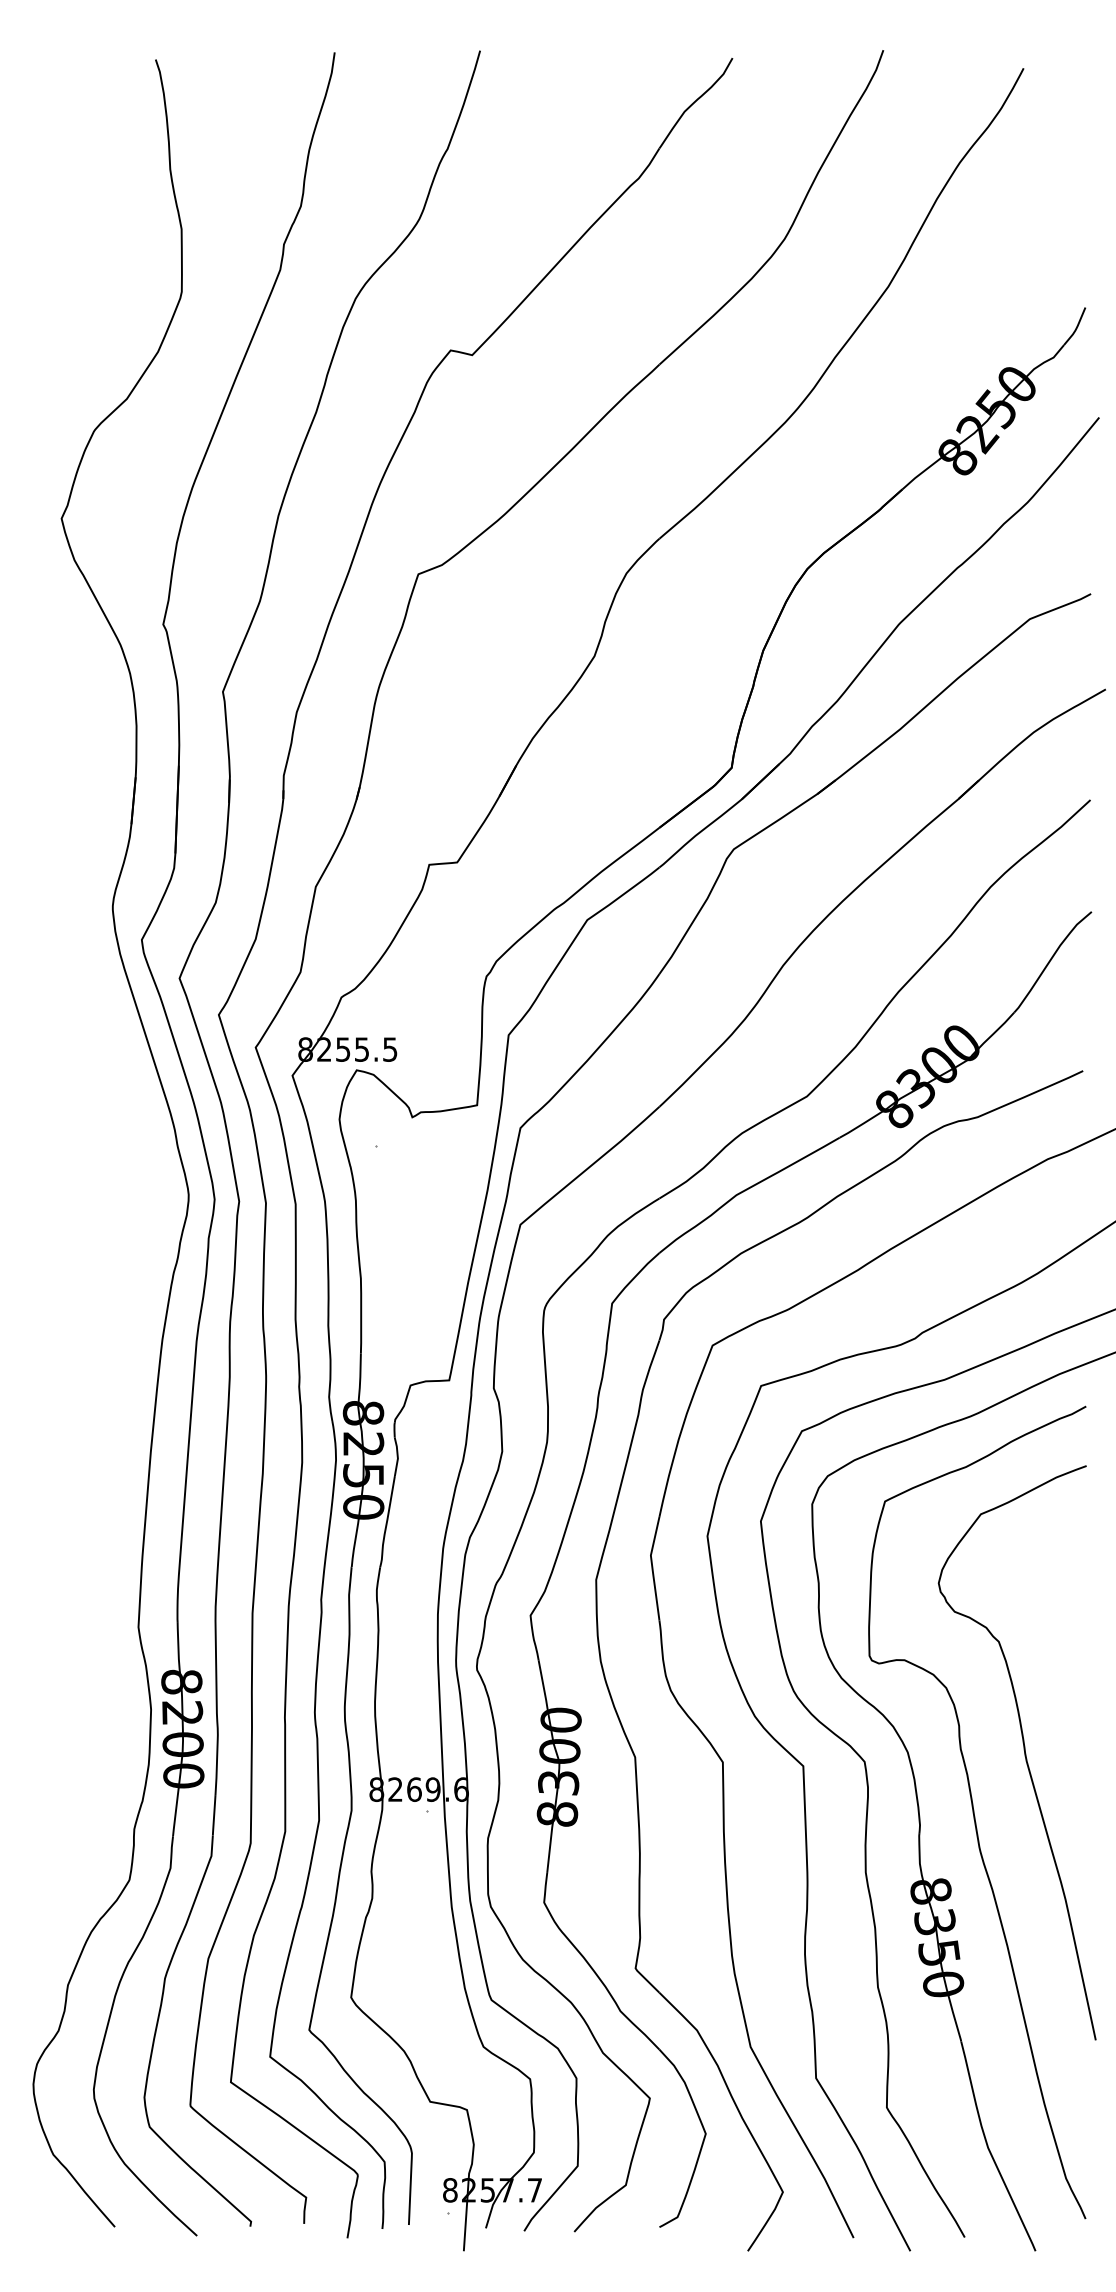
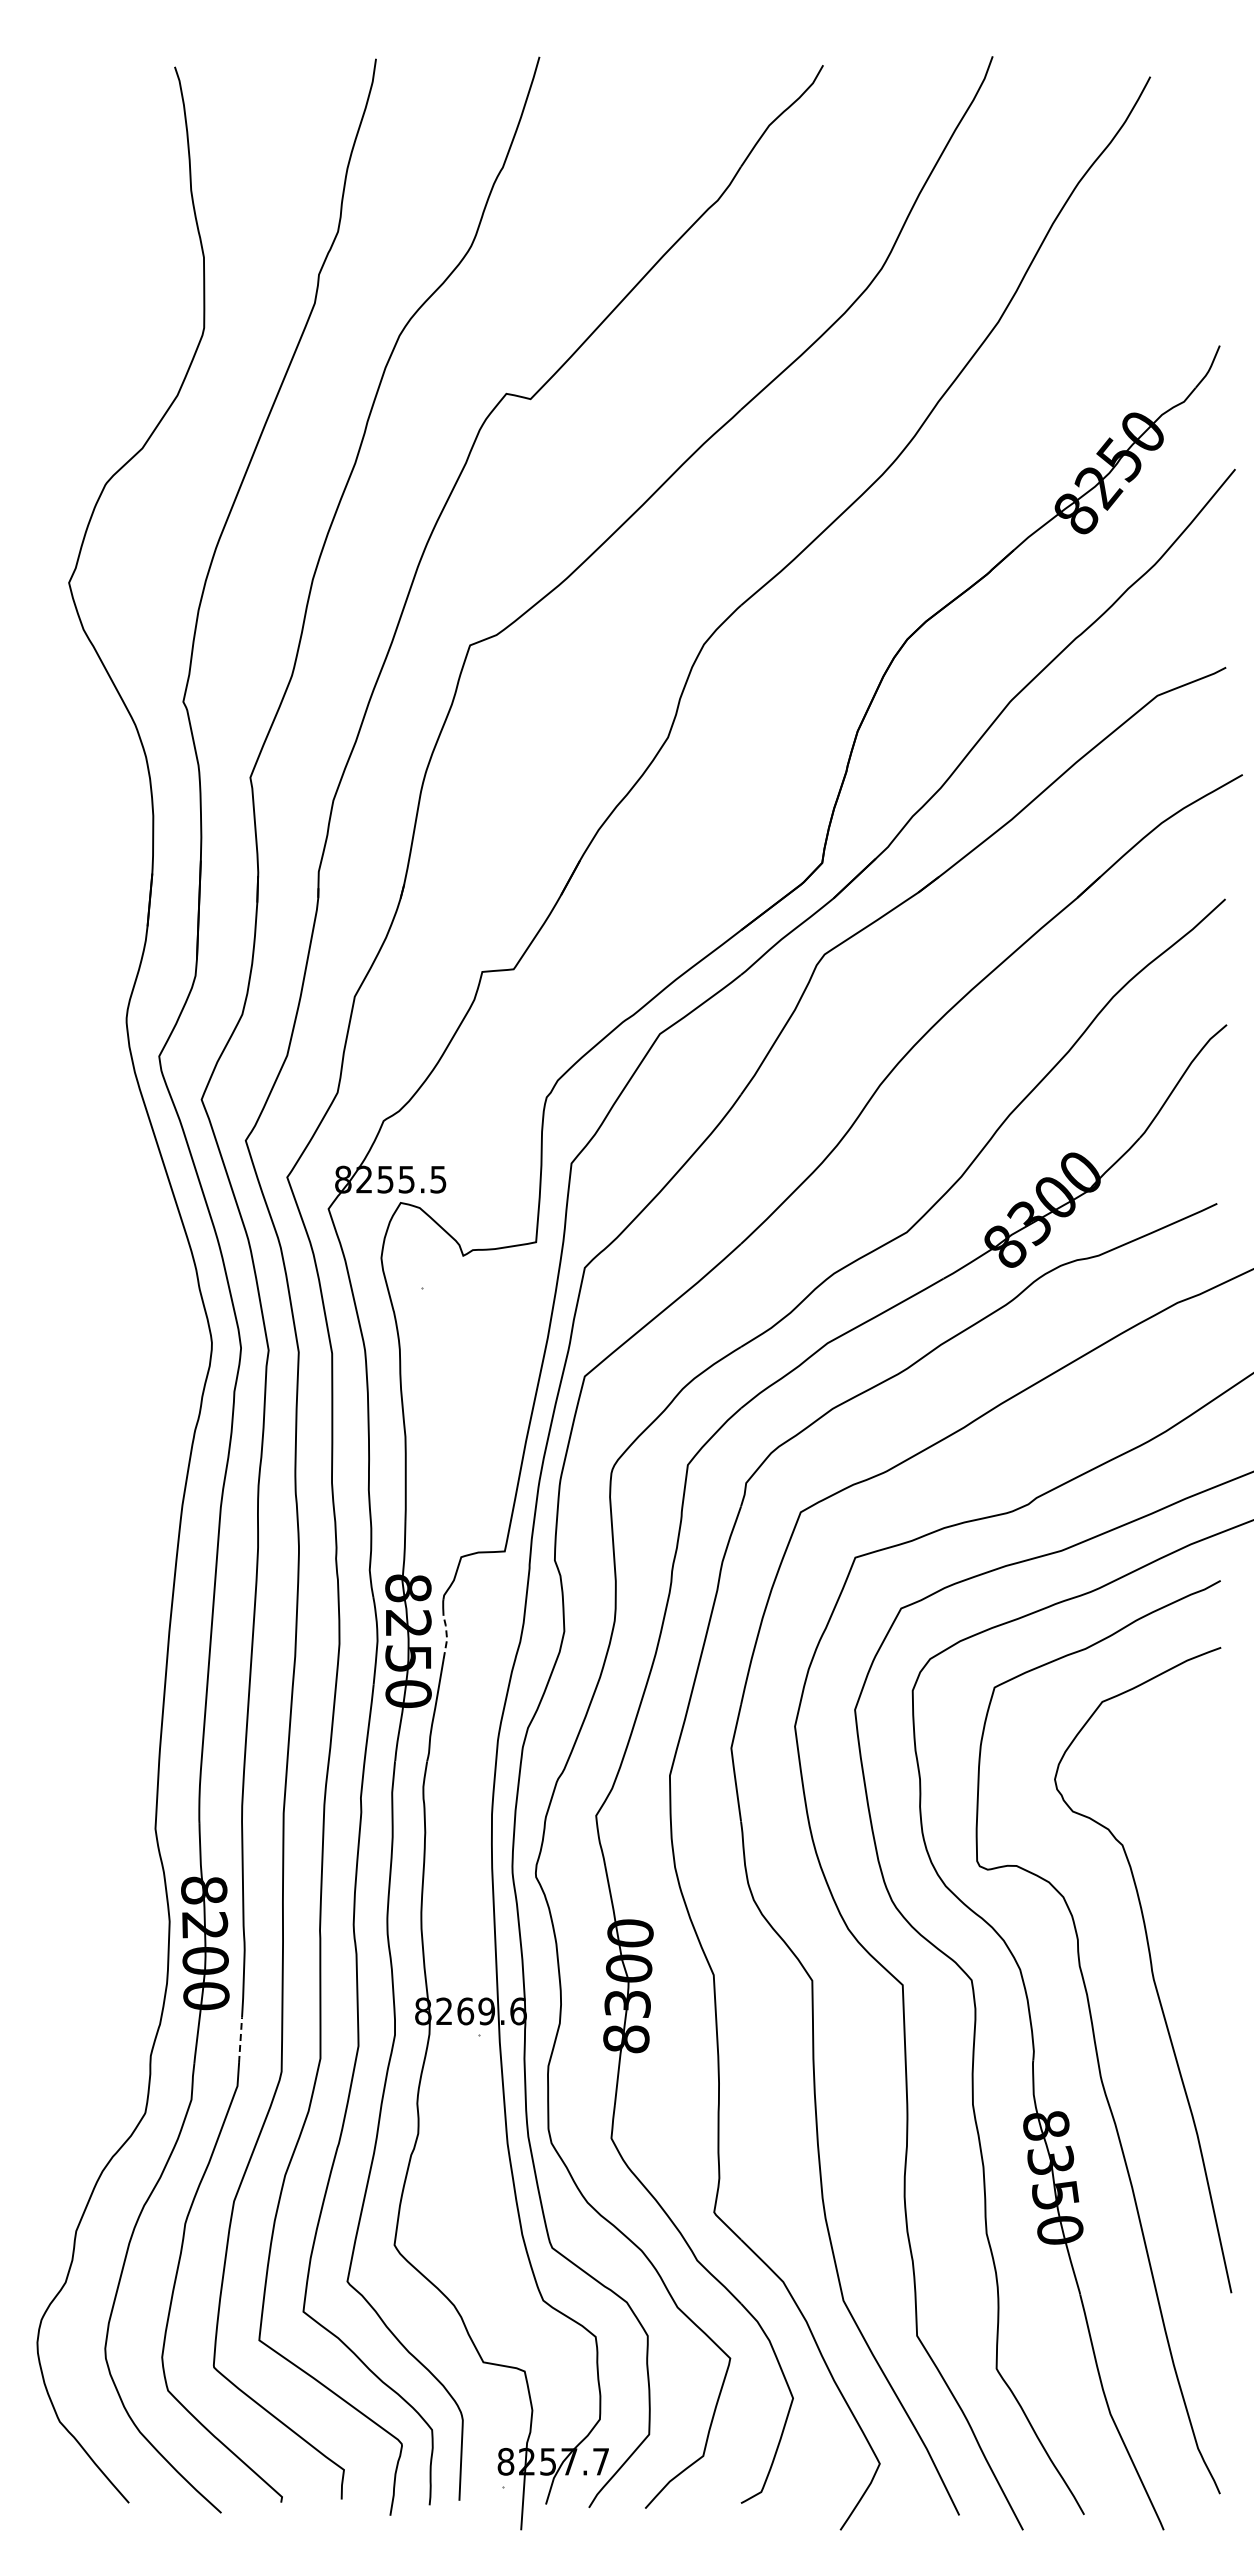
line: (397, 1456) -> (446, 1636), solid -> dashed
line: (214, 1814) -> (240, 2039), solid -> dashed

